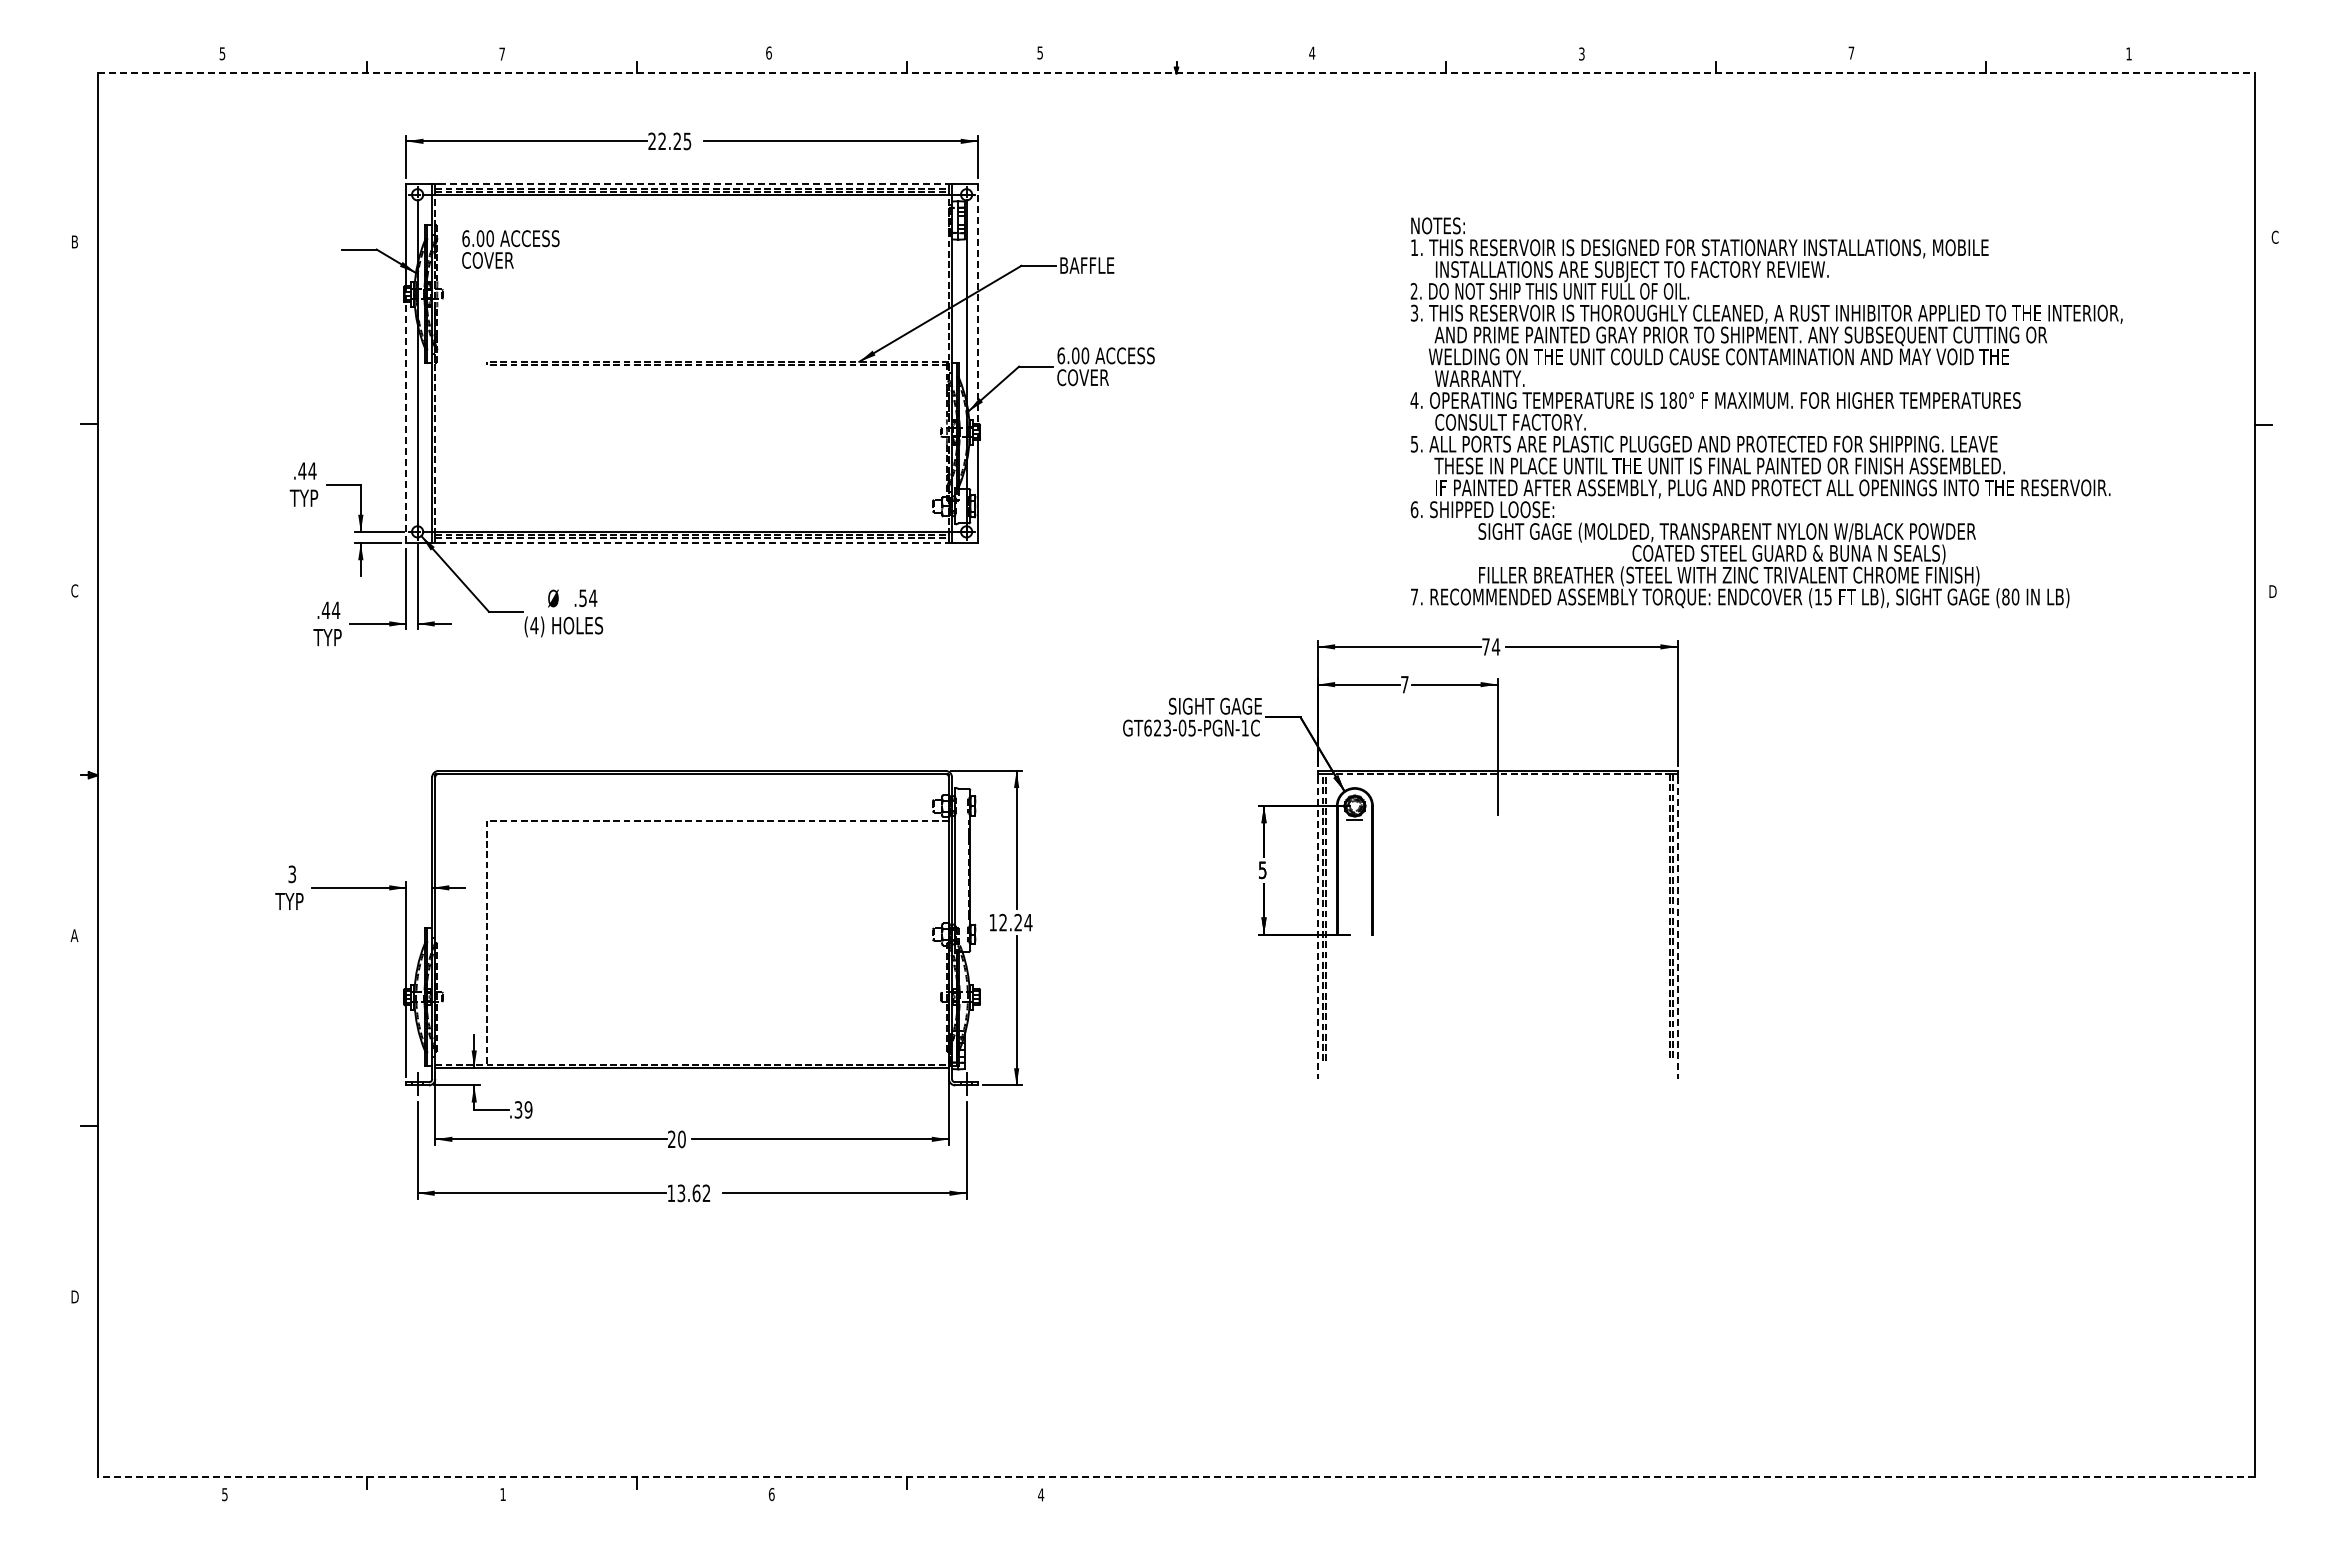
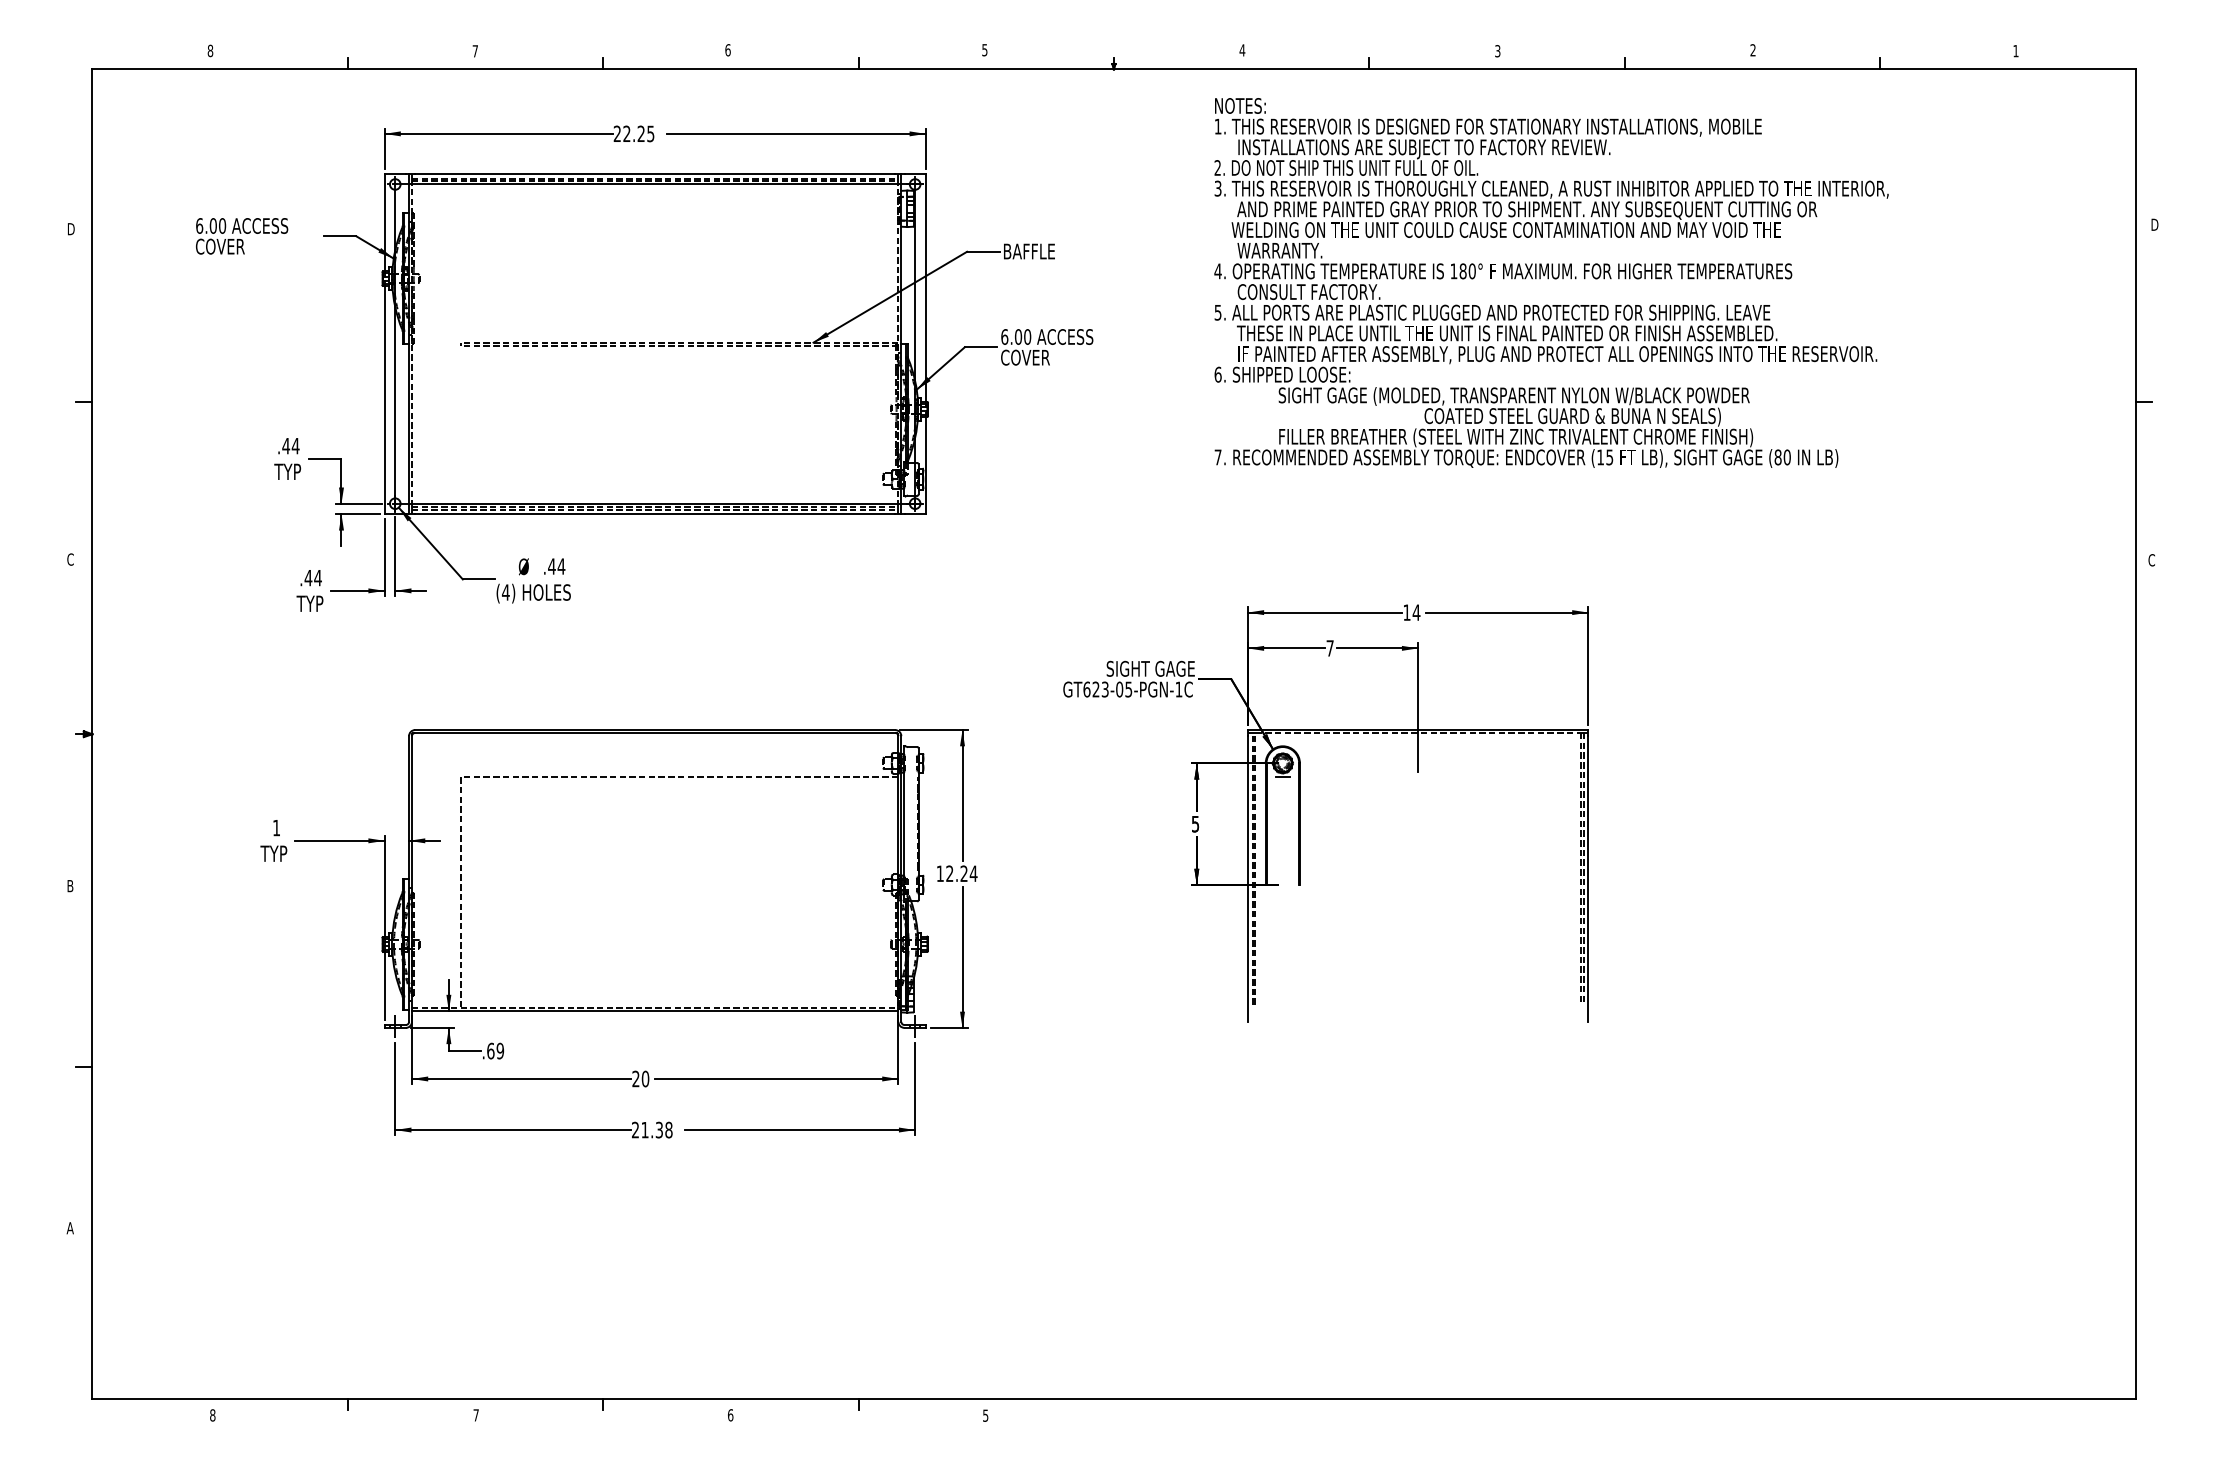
text: (1851, 52) -> (1753, 49), 7 -> 2
text: (222, 53) -> (210, 50), 5 -> 8
line: (1176, 73) -> (1113, 69), dashed -> solid
line: (692, 183) -> (655, 173), dashed -> solid
text: (2275, 236) -> (2154, 223), C -> D
text: (76, 241) -> (72, 228), B -> D
text: (510, 249) -> (241, 236), moved
line: (977, 304) -> (925, 288), dashed -> solid
text: (1766, 412) -> (1551, 282), moved
line: (406, 422) -> (384, 400), dashed -> solid
line: (692, 543) -> (655, 514), dashed -> solid
text: (2272, 591) -> (2151, 560), D -> C
text: (582, 598) -> (551, 566), .54 -> .44
text: (1485, 646) -> (1406, 612), 74 -> 14
text: (292, 874) -> (276, 828), 3 -> 1
line: (1317, 928) -> (1247, 879), dashed -> solid
line: (1677, 928) -> (1588, 879), dashed -> solid
text: (74, 935) -> (70, 885), A -> B
text: (518, 1109) -> (490, 1050), .39 -> .69
text: (688, 1193) -> (651, 1130), 13.62 -> 21.38
text: (74, 1296) -> (70, 1227), D -> A
line: (1176, 1477) -> (1113, 1399), dashed -> solid
text: (224, 1494) -> (212, 1415), 5 -> 8
text: (502, 1494) -> (475, 1415), 1 -> 7
text: (1041, 1494) -> (986, 1415), 4 -> 5

